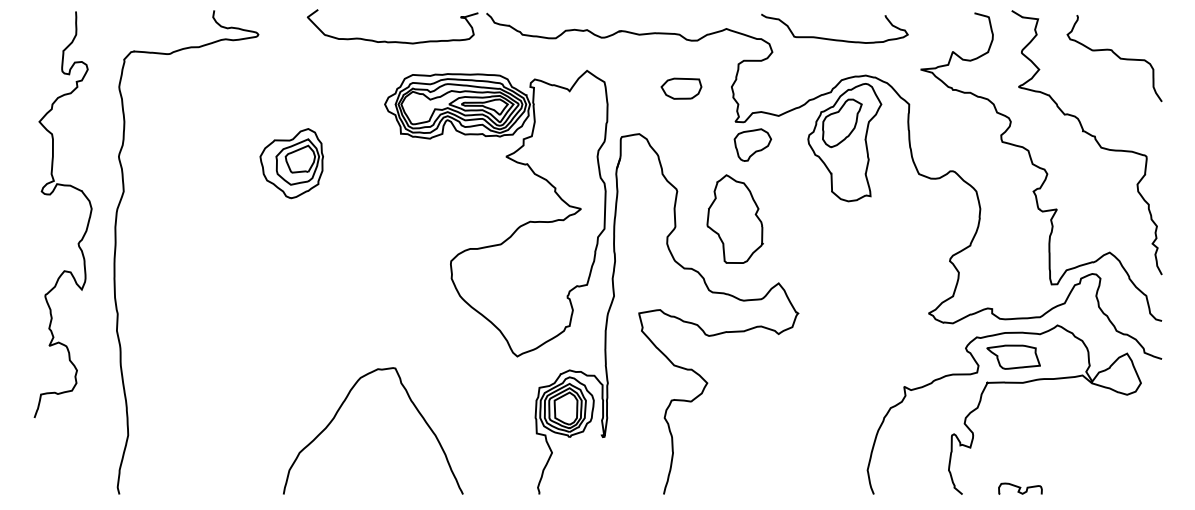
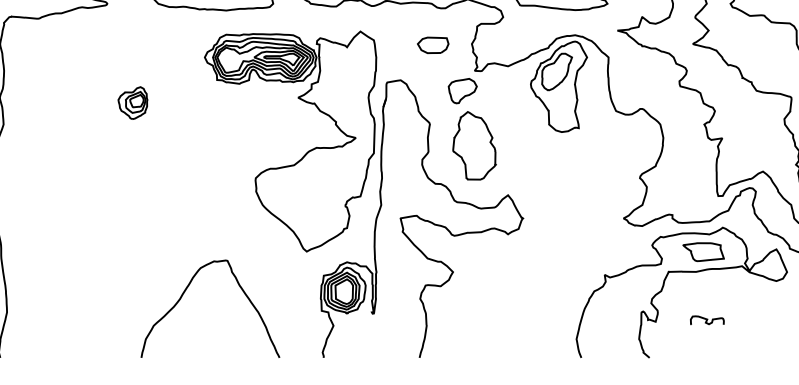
part: (752, 144) -> (462, 90), moved
part: (291, 163) -> (132, 102), size x0.6
part: (1013, 356) -> (703, 251), moved
curve: (338, 412) -> (183, 294), moved
curve: (1020, 488) -> (707, 320), moved

